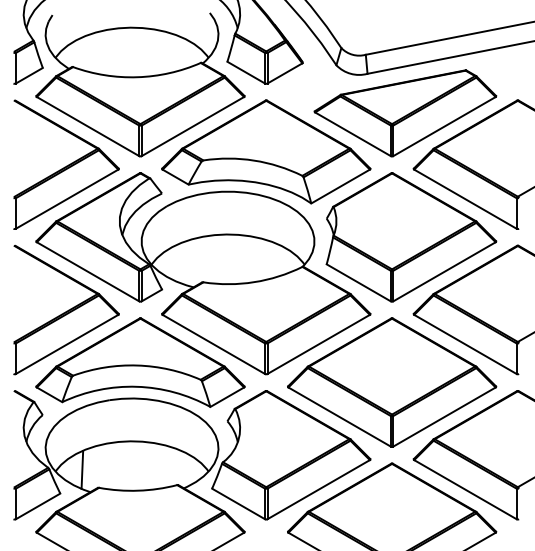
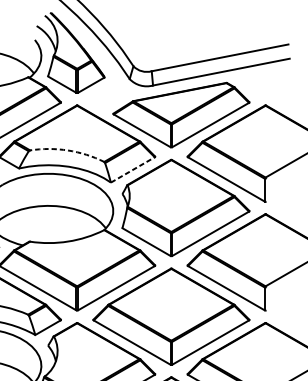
arc: (254, 160) -> (68, 150), solid -> dashed
line: (340, 186) -> (132, 169), solid -> dashed

